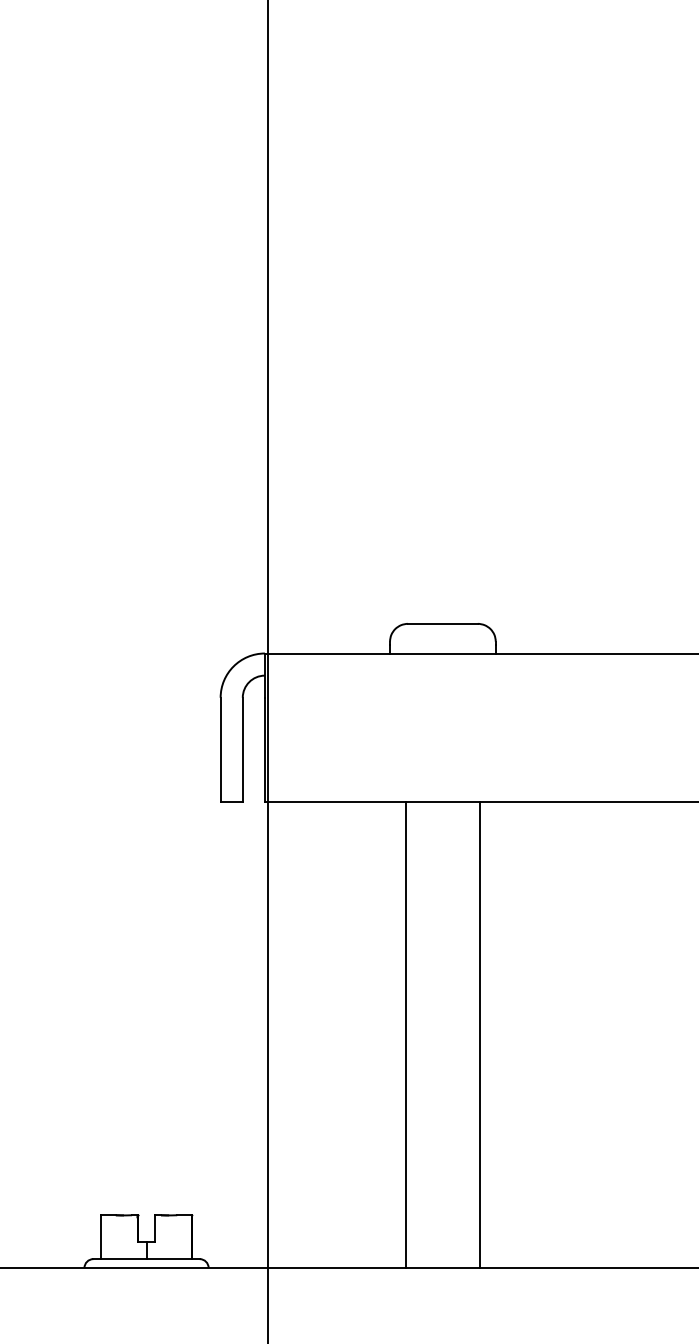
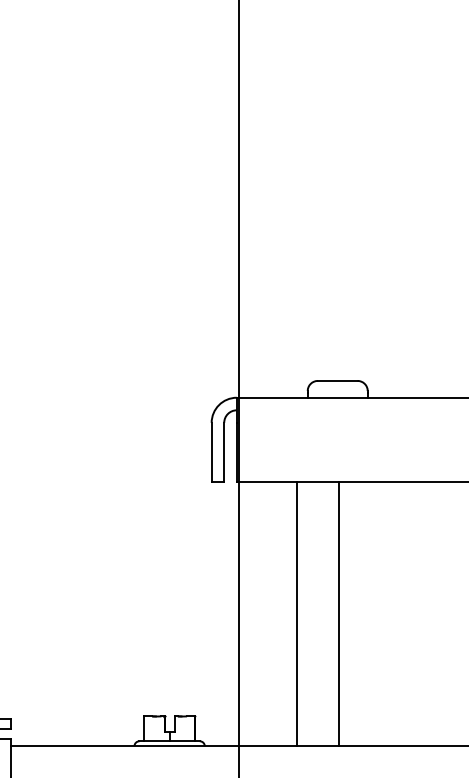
line: (405, 1033) -> (296, 613), moved
line: (479, 1033) -> (338, 613), moved

